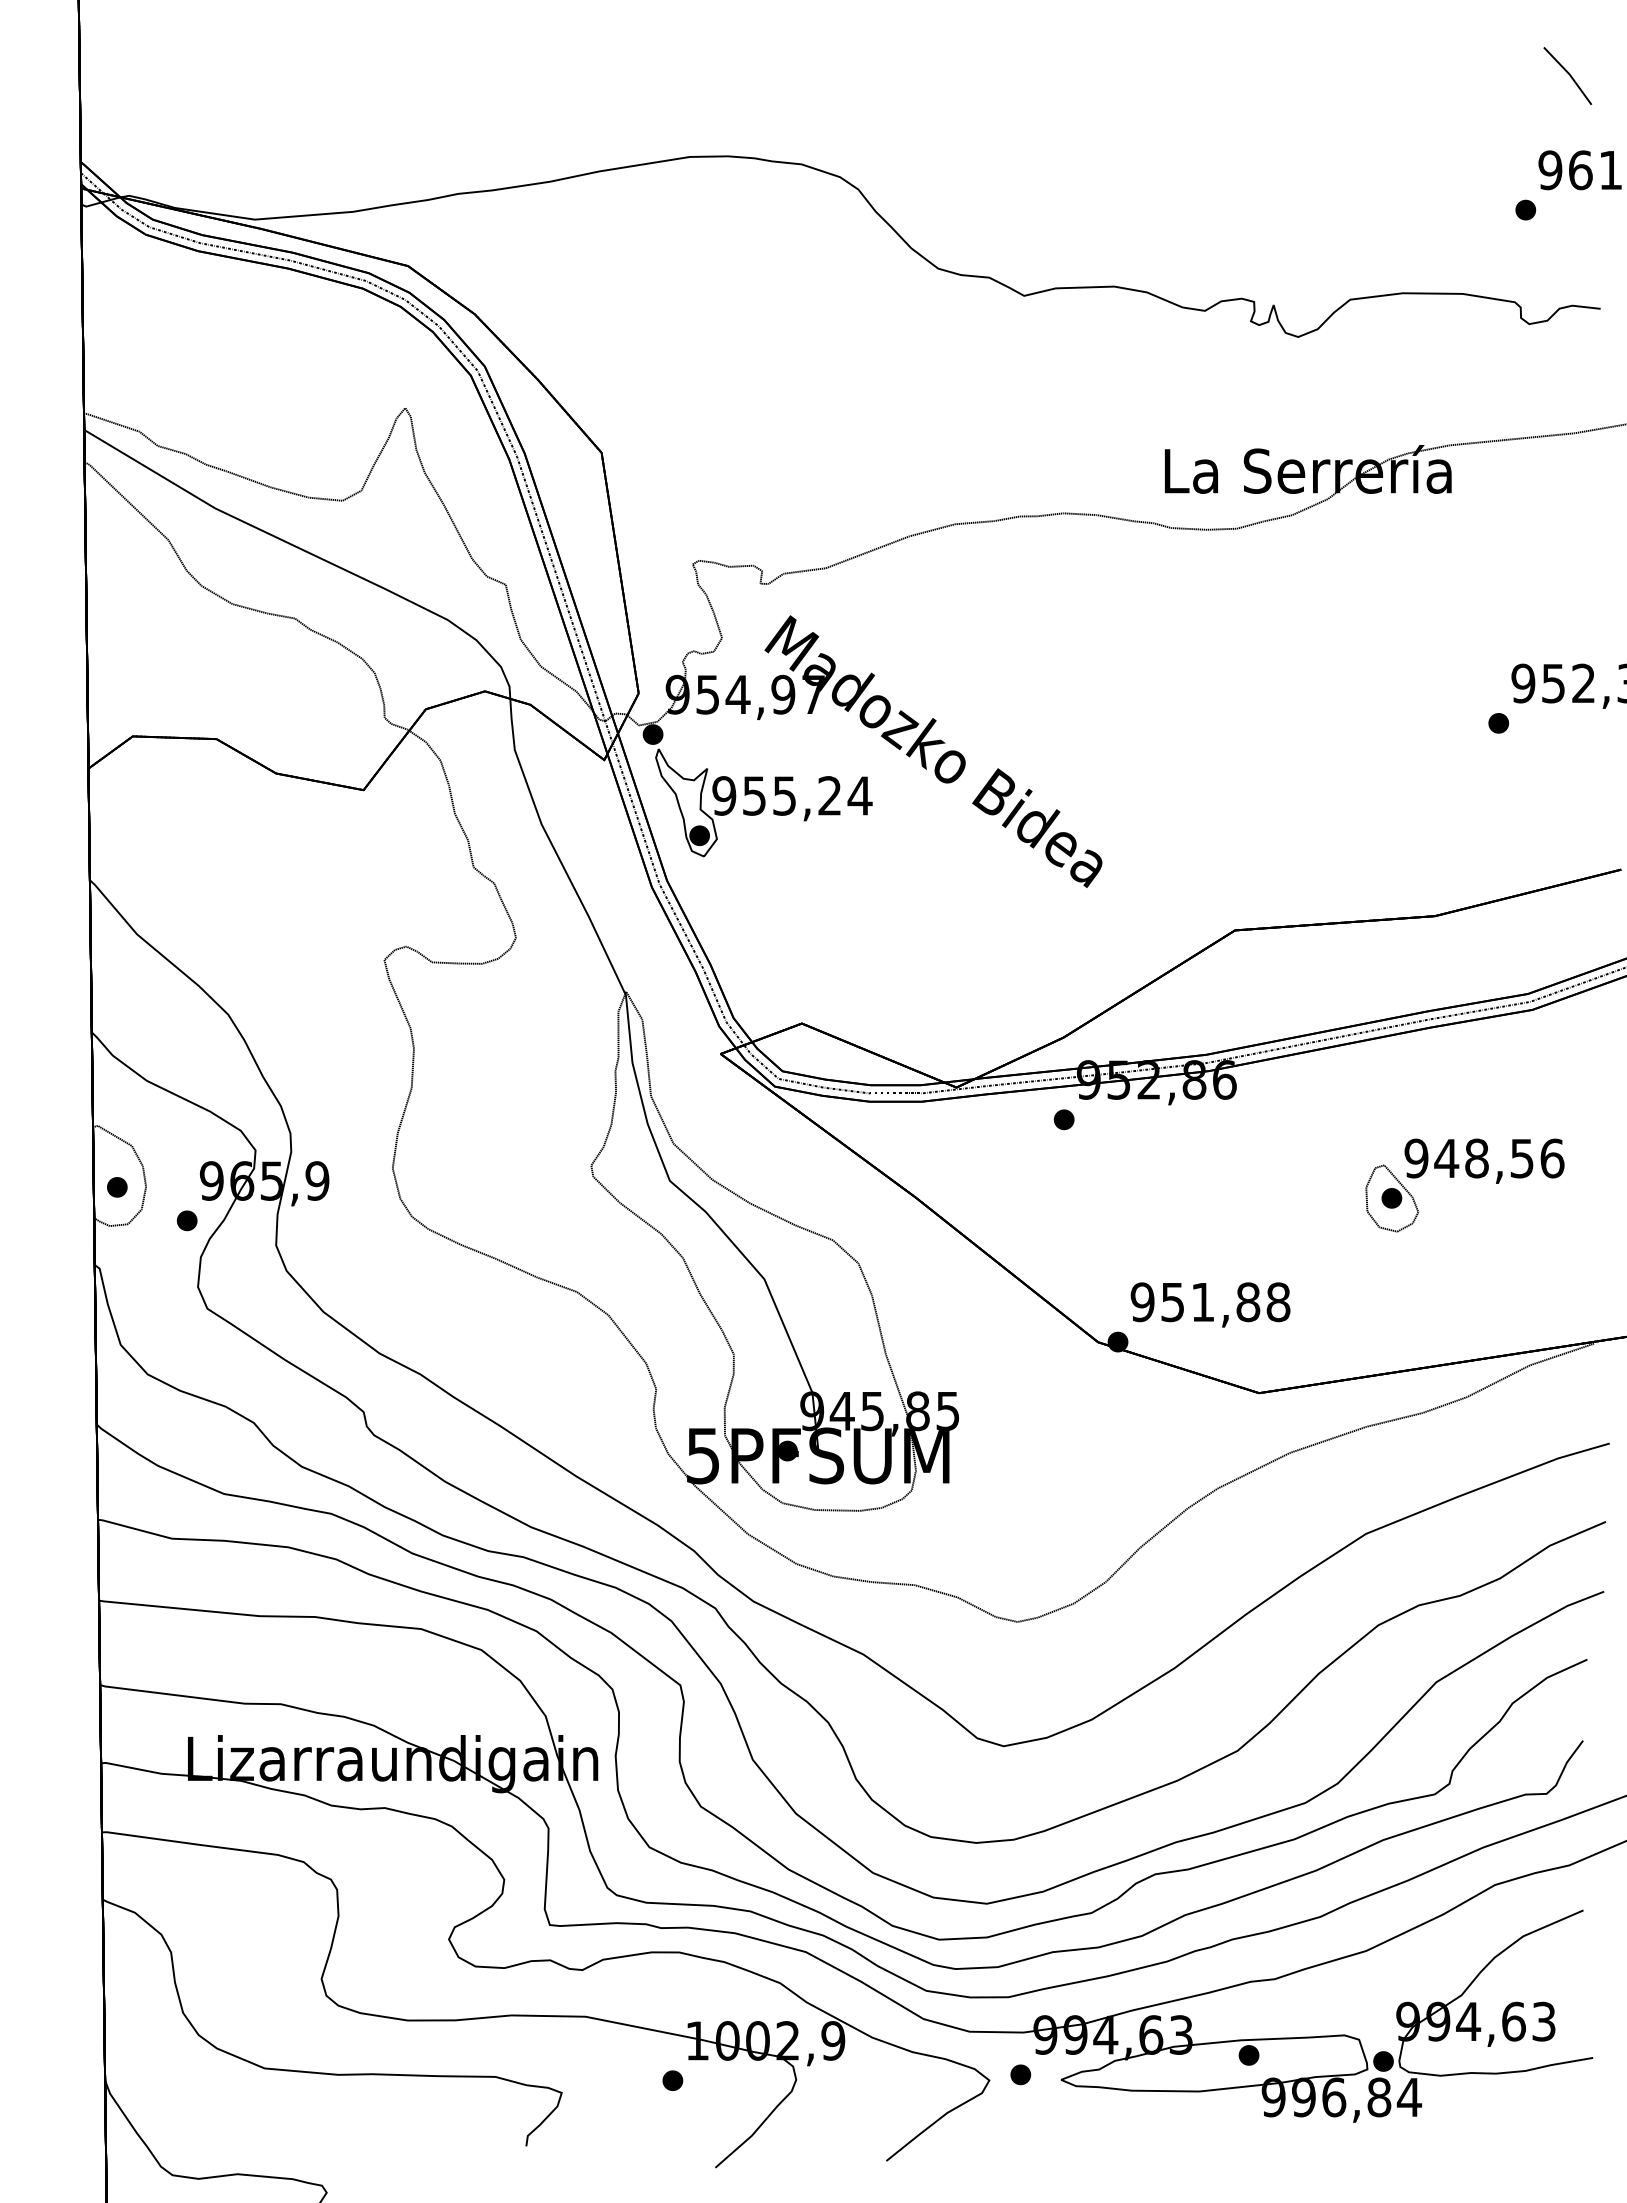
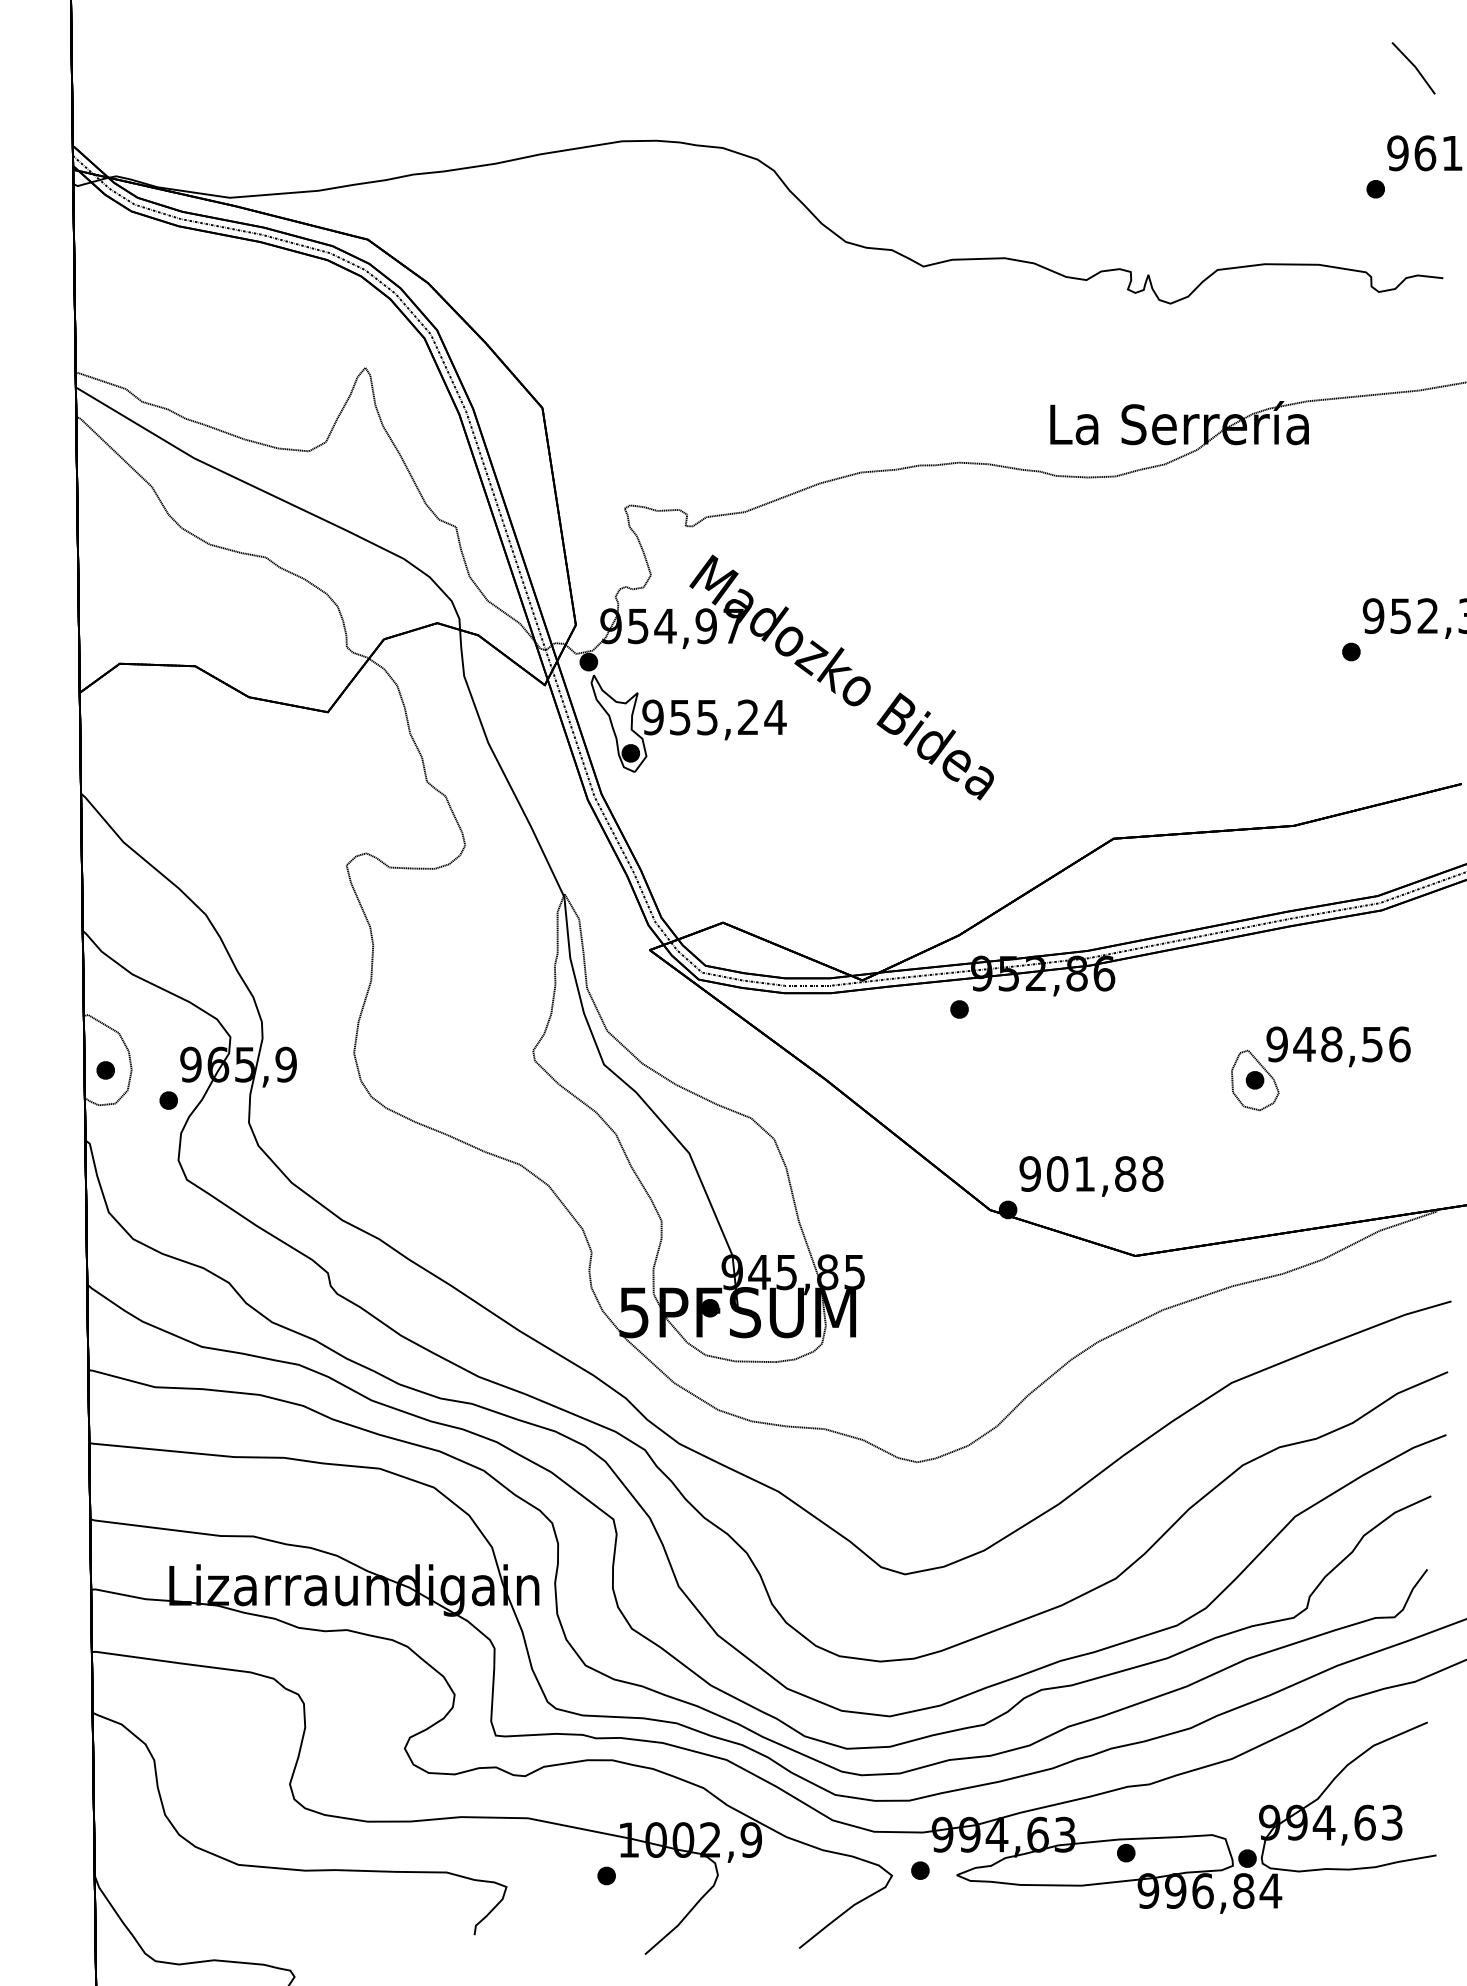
text: (1172, 1302) -> (1057, 1174), 951,88 -> 901,88

